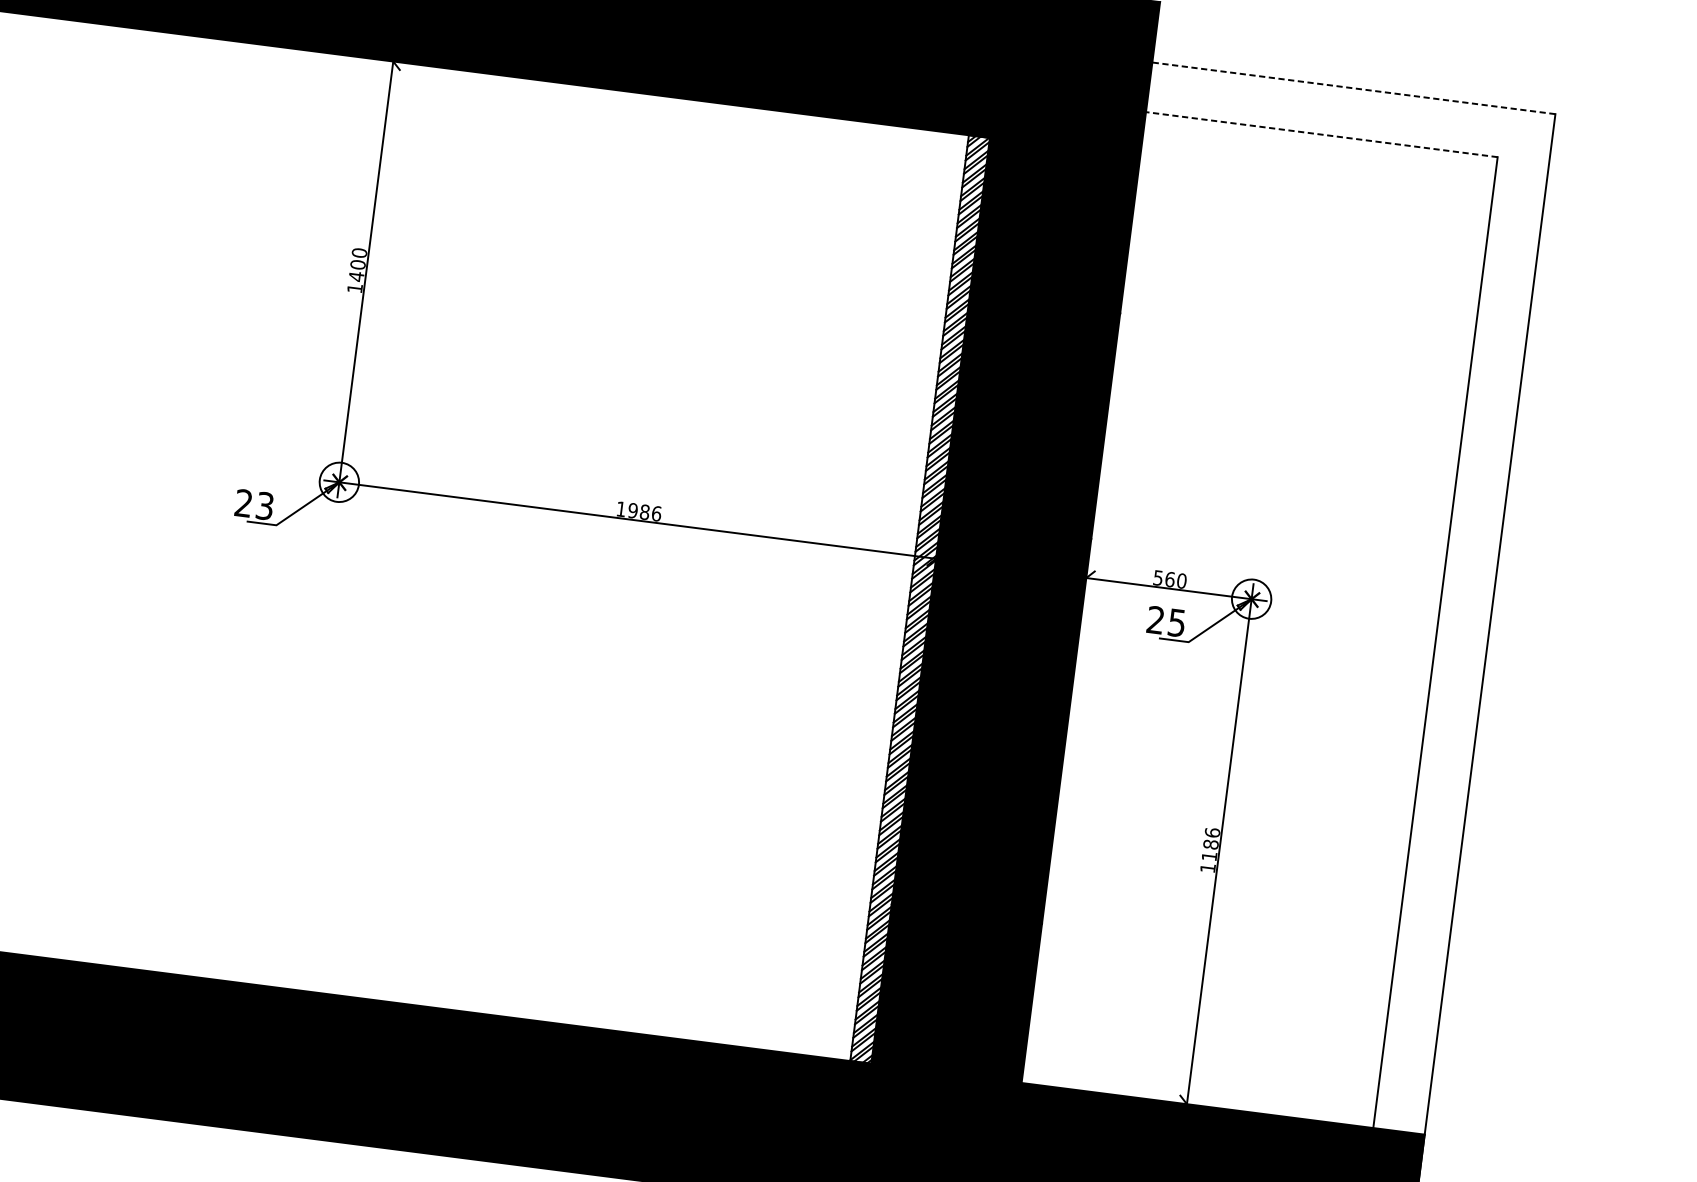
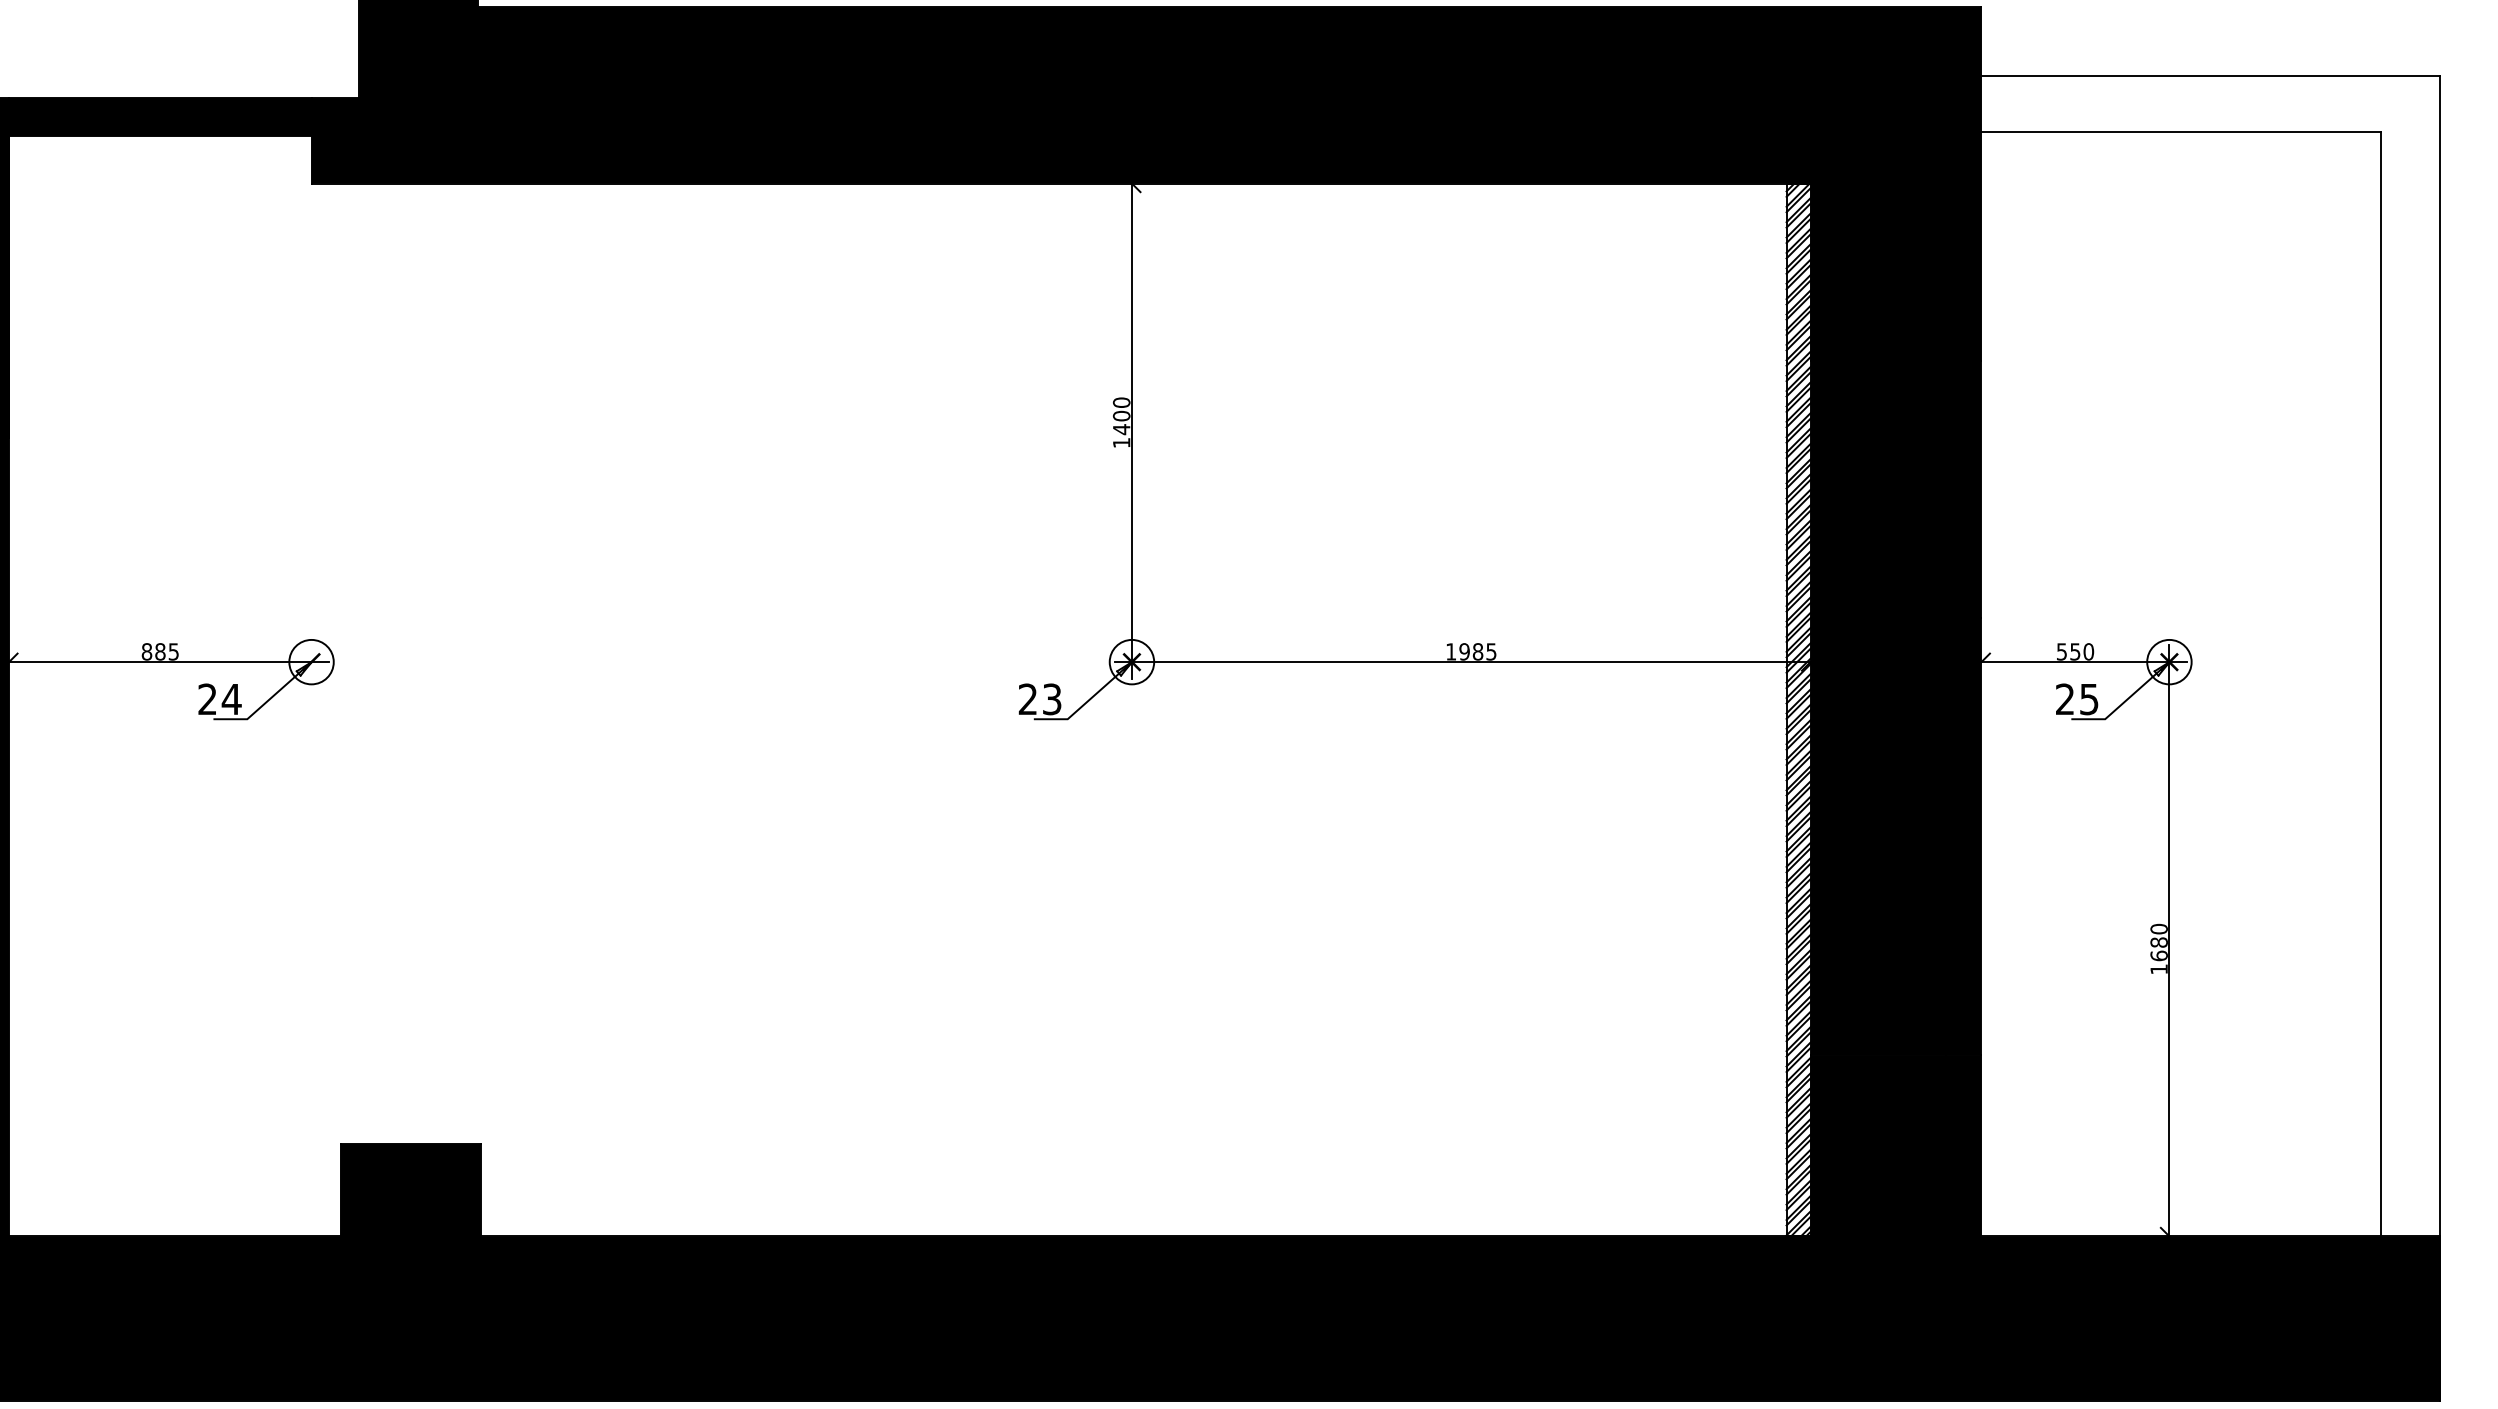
line: (1353, 87) -> (2210, 75), dashed -> solid
line: (1321, 134) -> (2181, 132), dashed -> solid
text: (656, 513) -> (1491, 651), 1986 -> 1985
text: (1170, 579) -> (2075, 651), 560 -> 550
text: (1210, 844) -> (2158, 942), 1186 -> 1680

